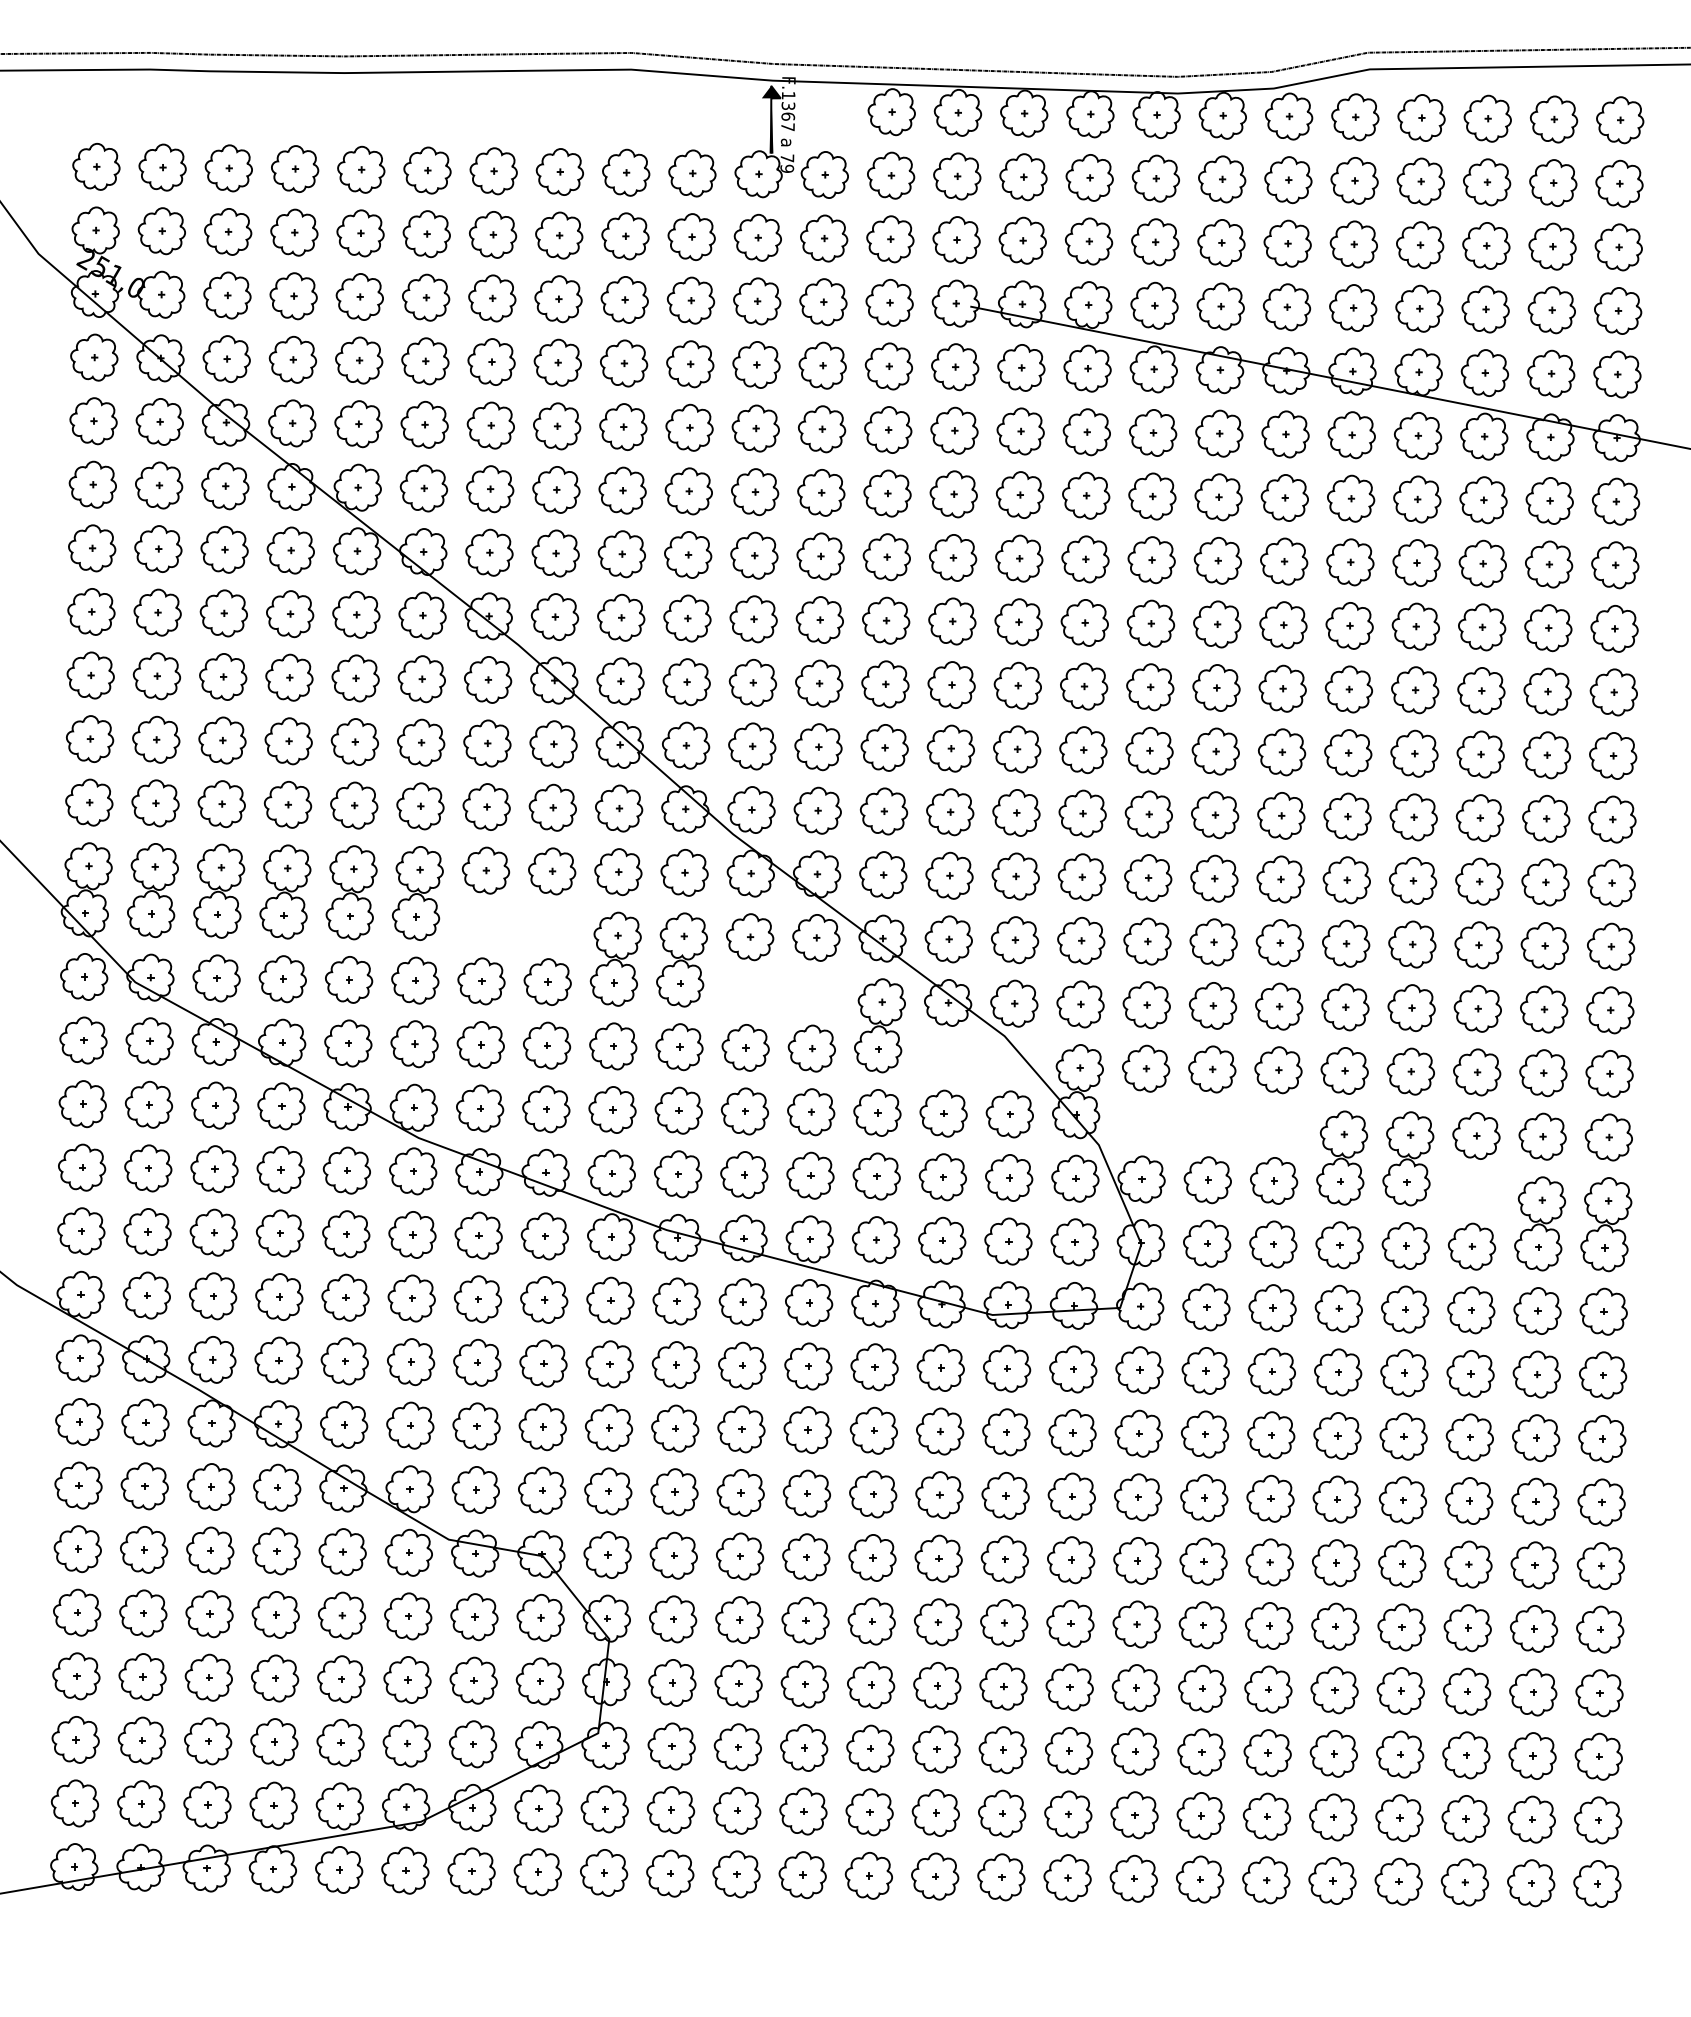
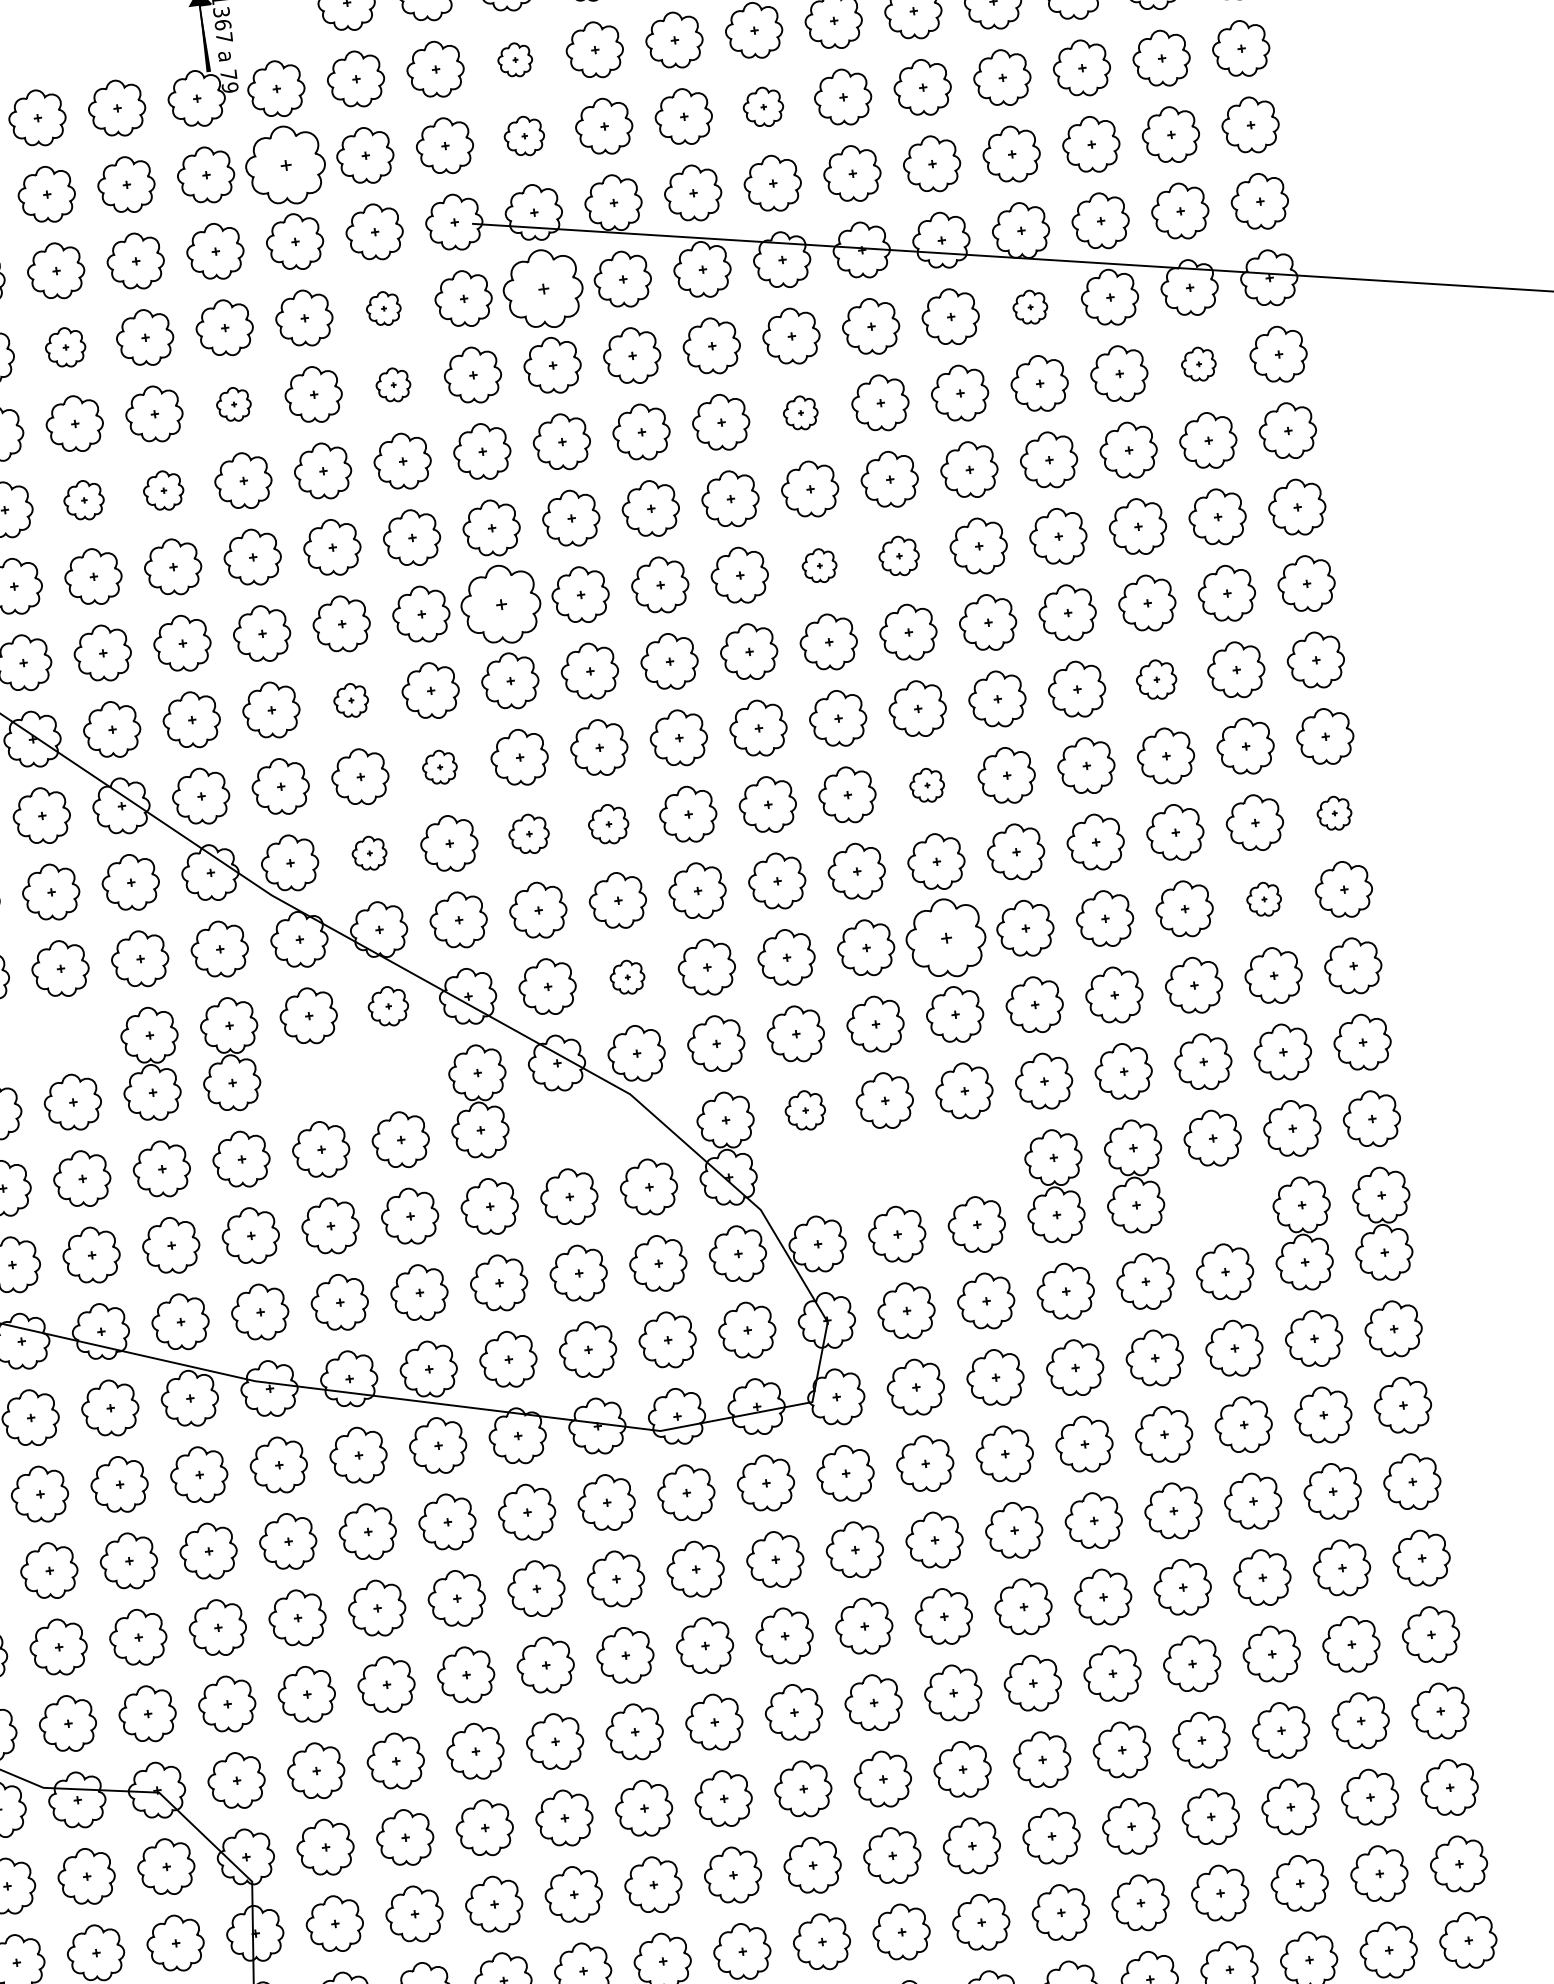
part: (1023, 177) -> (515, 60), size x0.6
part: (824, 238) -> (286, 165), size x1.4
part: (1022, 240) -> (524, 136), size x0.7
part: (1221, 242) -> (763, 106), size x0.7
part: (624, 363) -> (66, 347), size x0.7
part: (888, 366) -> (383, 308), size x0.6
part: (1021, 367) -> (543, 288), size x1.4
part: (755, 428) -> (233, 404), size x0.6
part: (888, 429) -> (393, 384), size x0.6
part: (1417, 435) -> (1029, 306), size x0.6
part: (622, 490) -> (83, 500), size x0.7
part: (688, 491) -> (163, 490), size x0.7
part: (1218, 497) -> (800, 413), size x0.6
part: (1549, 500) -> (1198, 363), size x0.6
part: (952, 621) -> (501, 604), size x1.4
part: (1217, 624) -> (819, 565), size x0.6
part: (1283, 625) -> (899, 556), size x0.7
part: (819, 683) -> (351, 700), size x0.6
part: (884, 747) -> (439, 766), size x0.6
part: (1480, 754) -> (1156, 679), size x0.7
part: (817, 810) -> (369, 853), size x0.6
part: (950, 812) -> (529, 834), size x0.7
part: (1016, 812) -> (608, 823), size x0.7
part: (1281, 815) -> (927, 784), size x0.6
part: (1611, 883) -> (1334, 813), size x0.6
part: (816, 937) -> (388, 1005), size x0.7
part: (1015, 940) -> (627, 977), size x0.6
part: (1279, 942) -> (945, 937), size x1.4
part: (1544, 945) -> (1263, 898), size x0.6
part: (1146, 1068) -> (805, 1110), size x0.7

